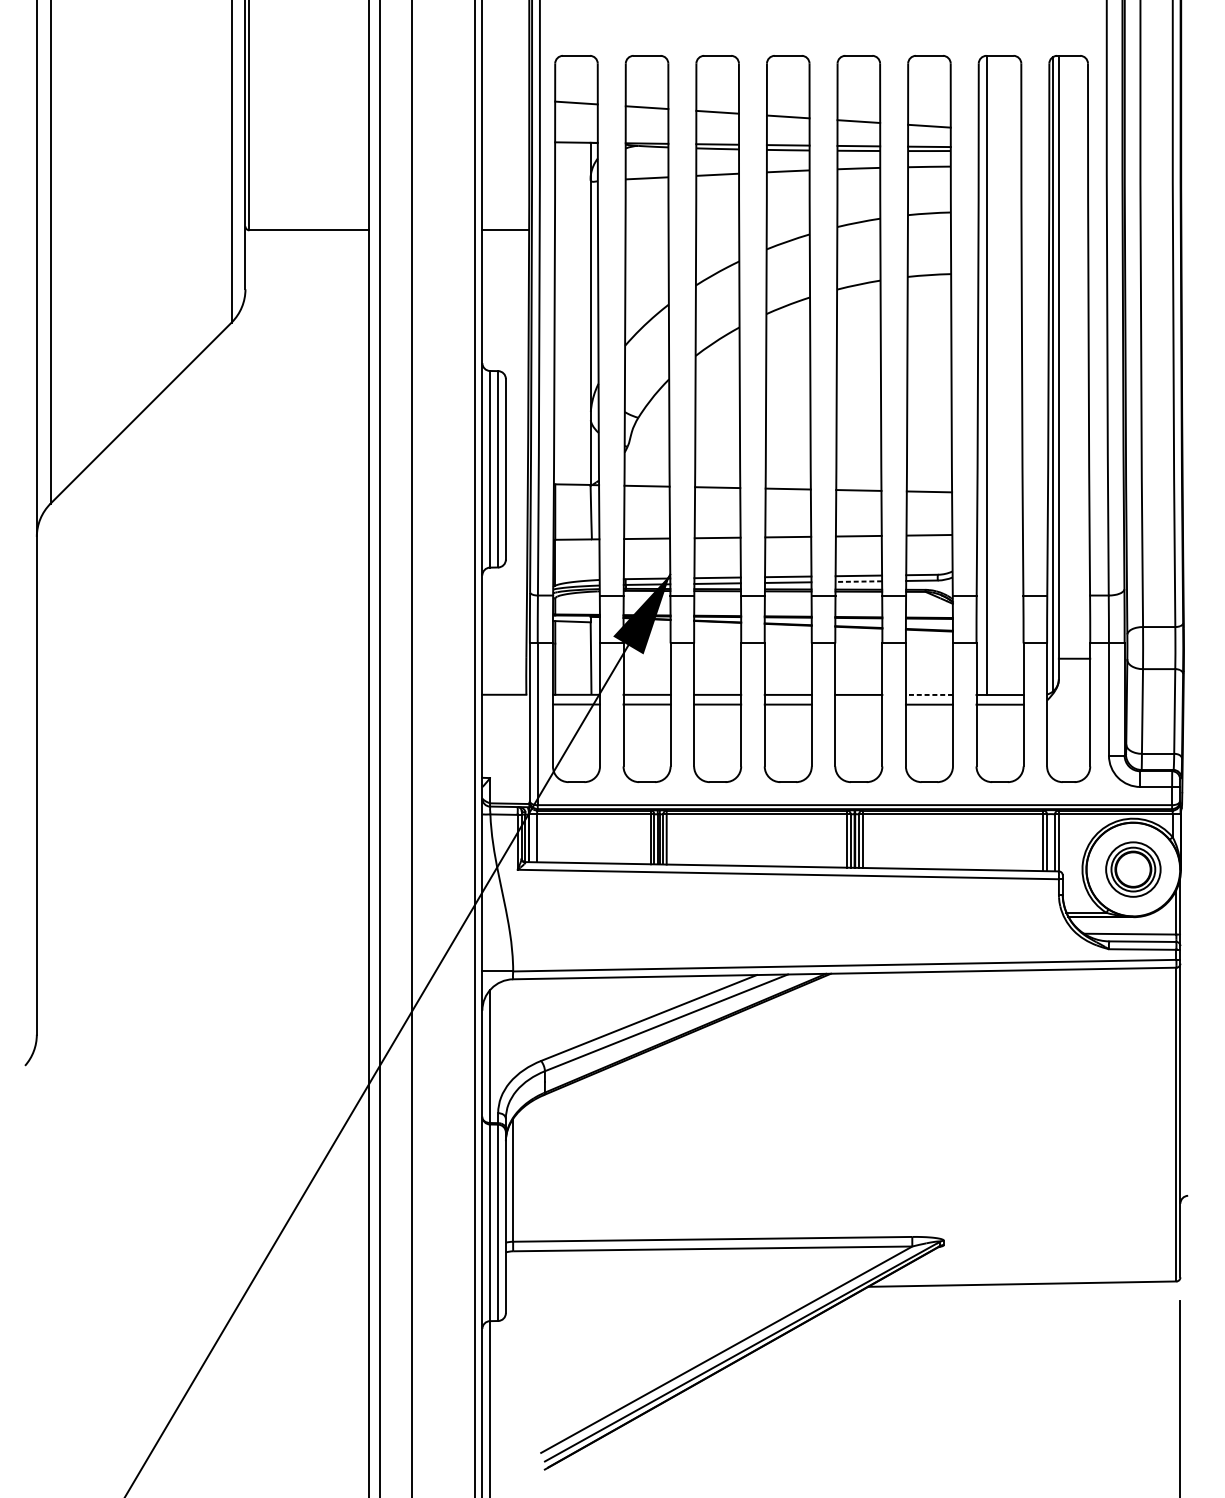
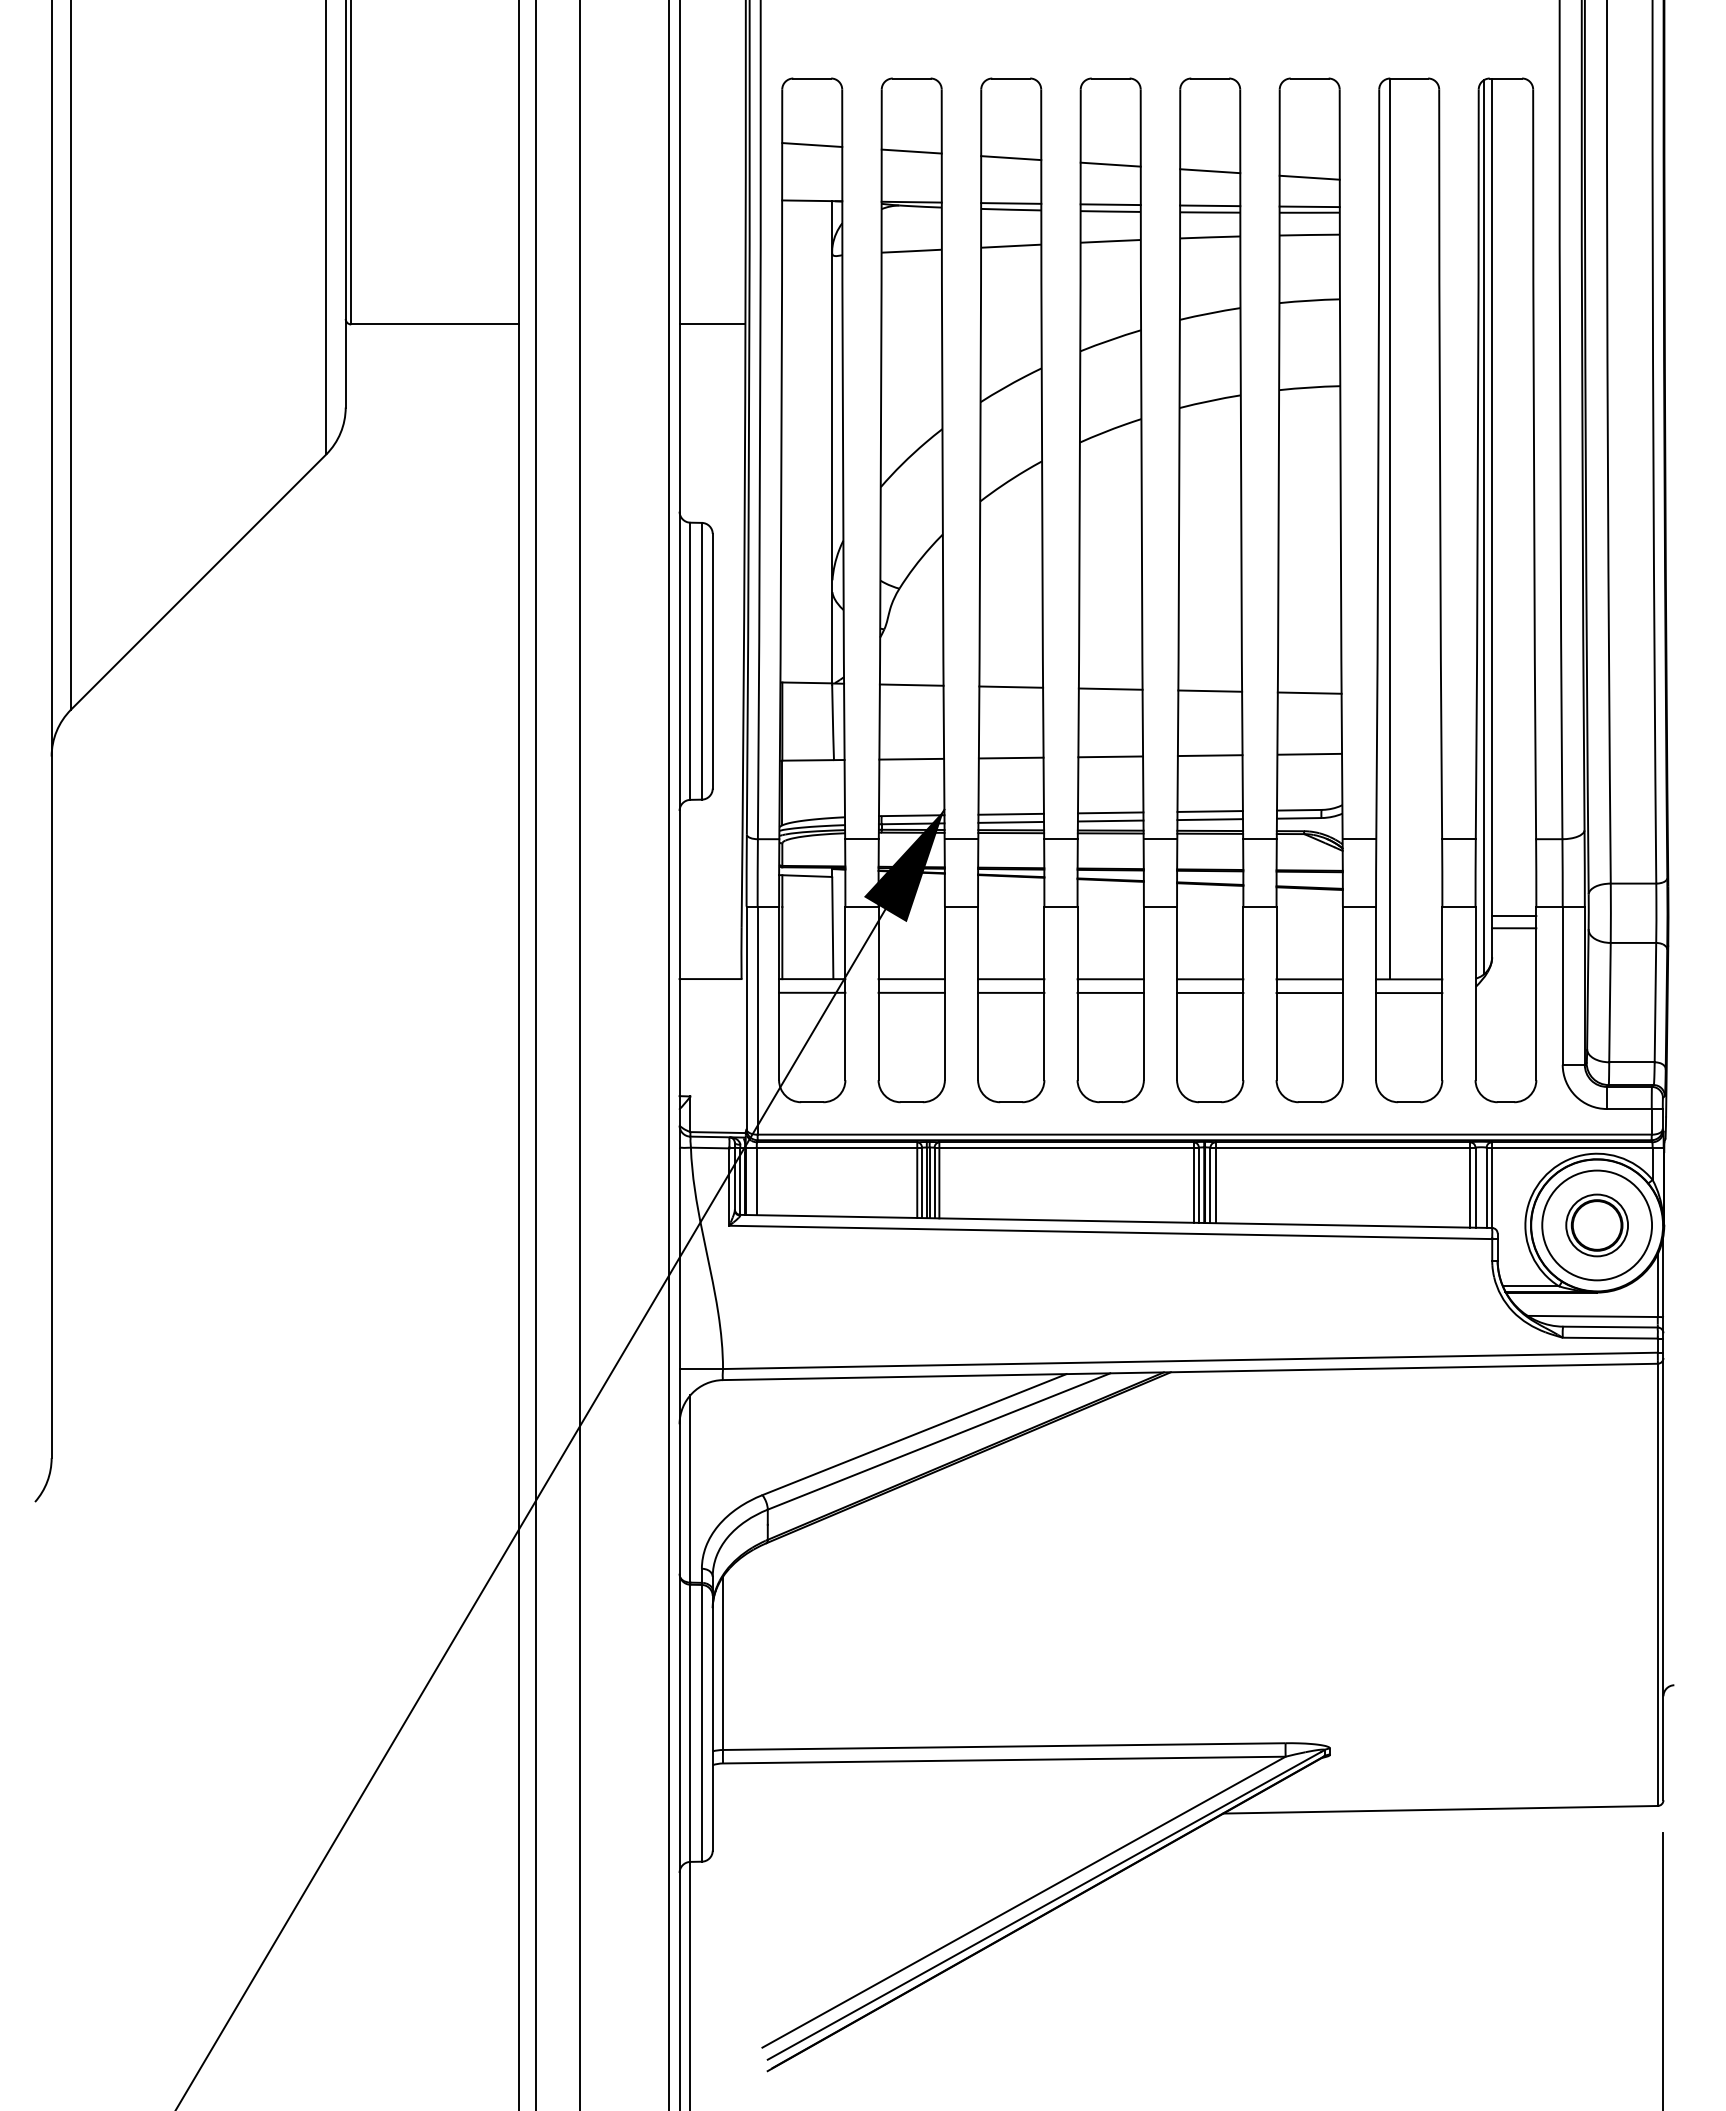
line: (859, 581) -> (1210, 819), dashed -> solid
line: (1074, 649) -> (1514, 915), added
line: (929, 695) -> (1309, 979), dashed -> solid
line: (859, 704) -> (1210, 992), added
circle: (1133, 869) -> (1597, 1225), size x1.43

